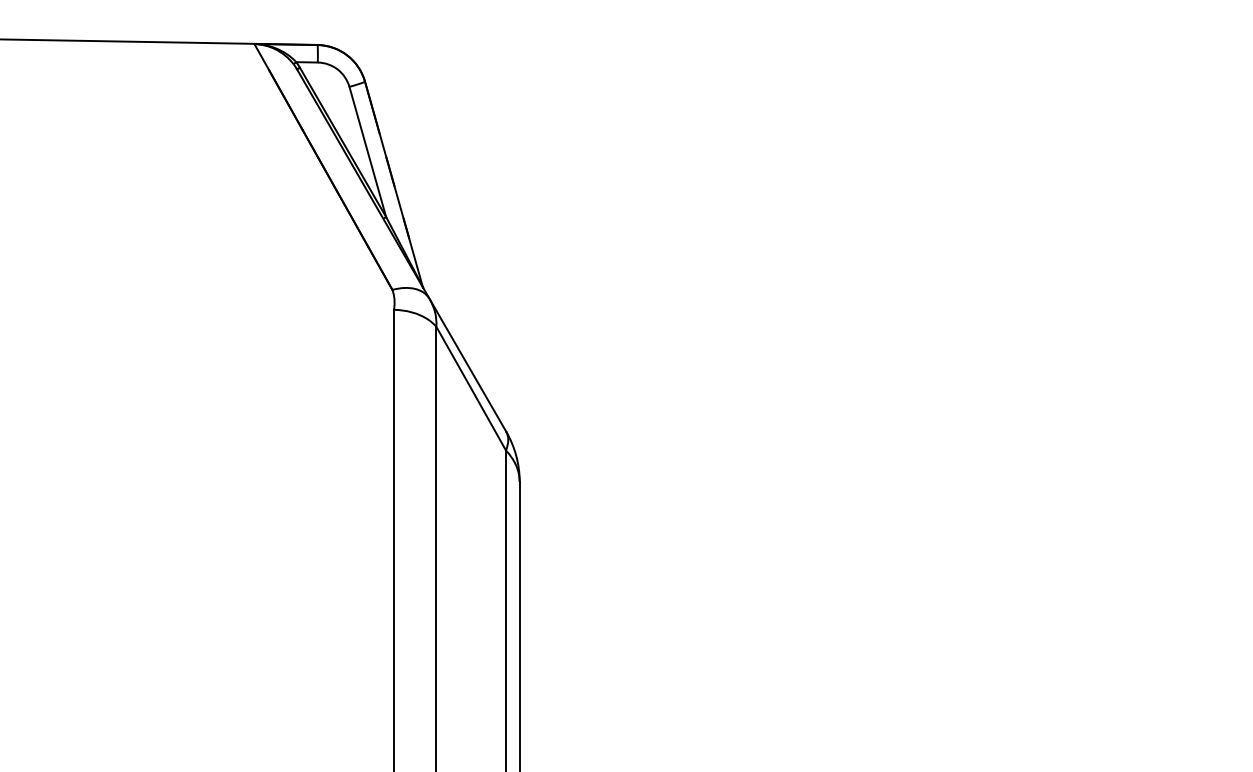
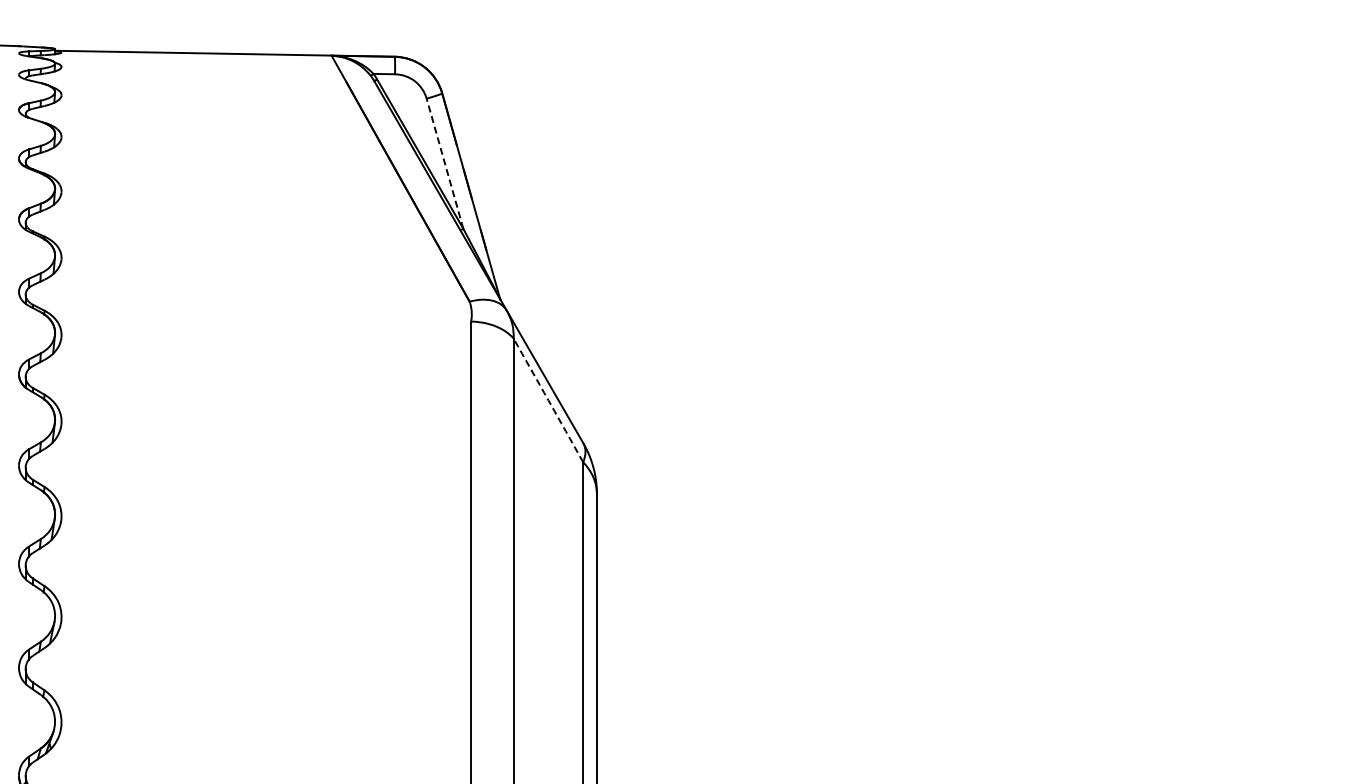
line: (368, 151) -> (445, 163), solid -> dashed
arc: (471, 388) -> (548, 400), solid -> dashed

